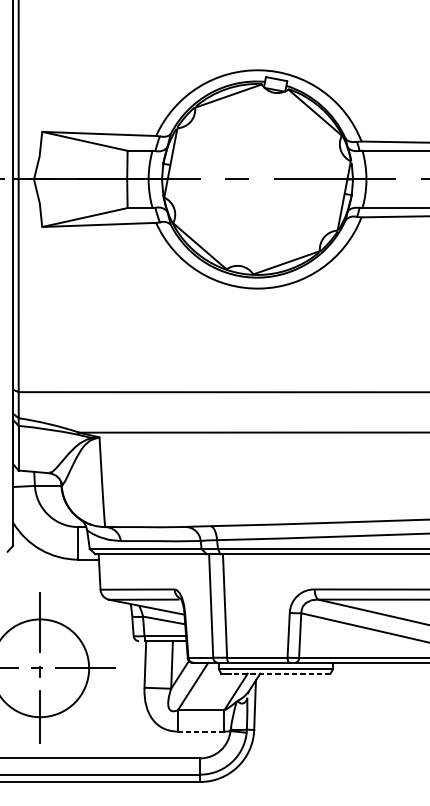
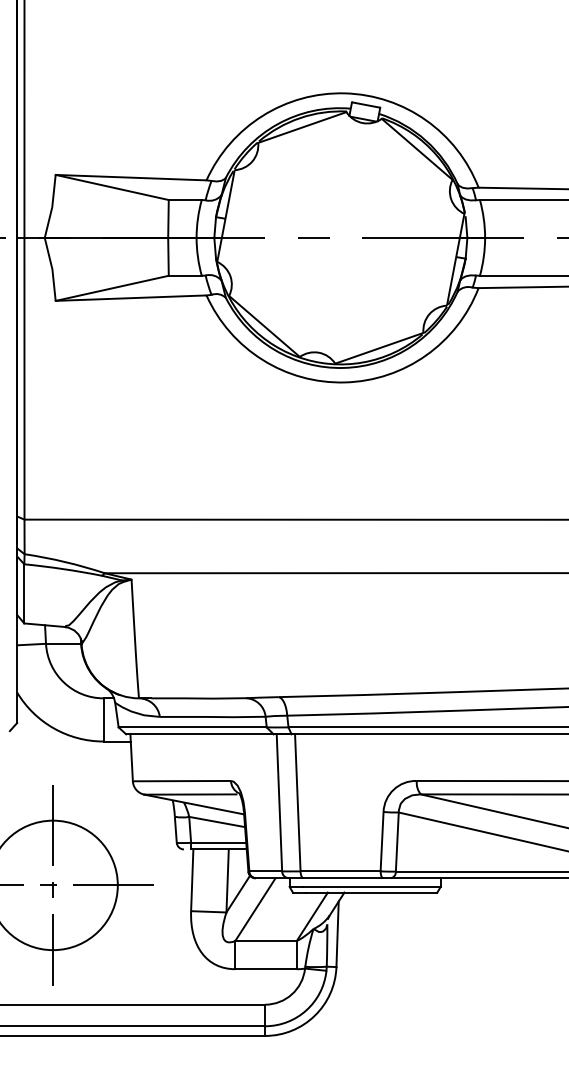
line: (280, 673) -> (371, 892), dashed -> solid
line: (201, 731) -> (266, 969), dashed -> solid

